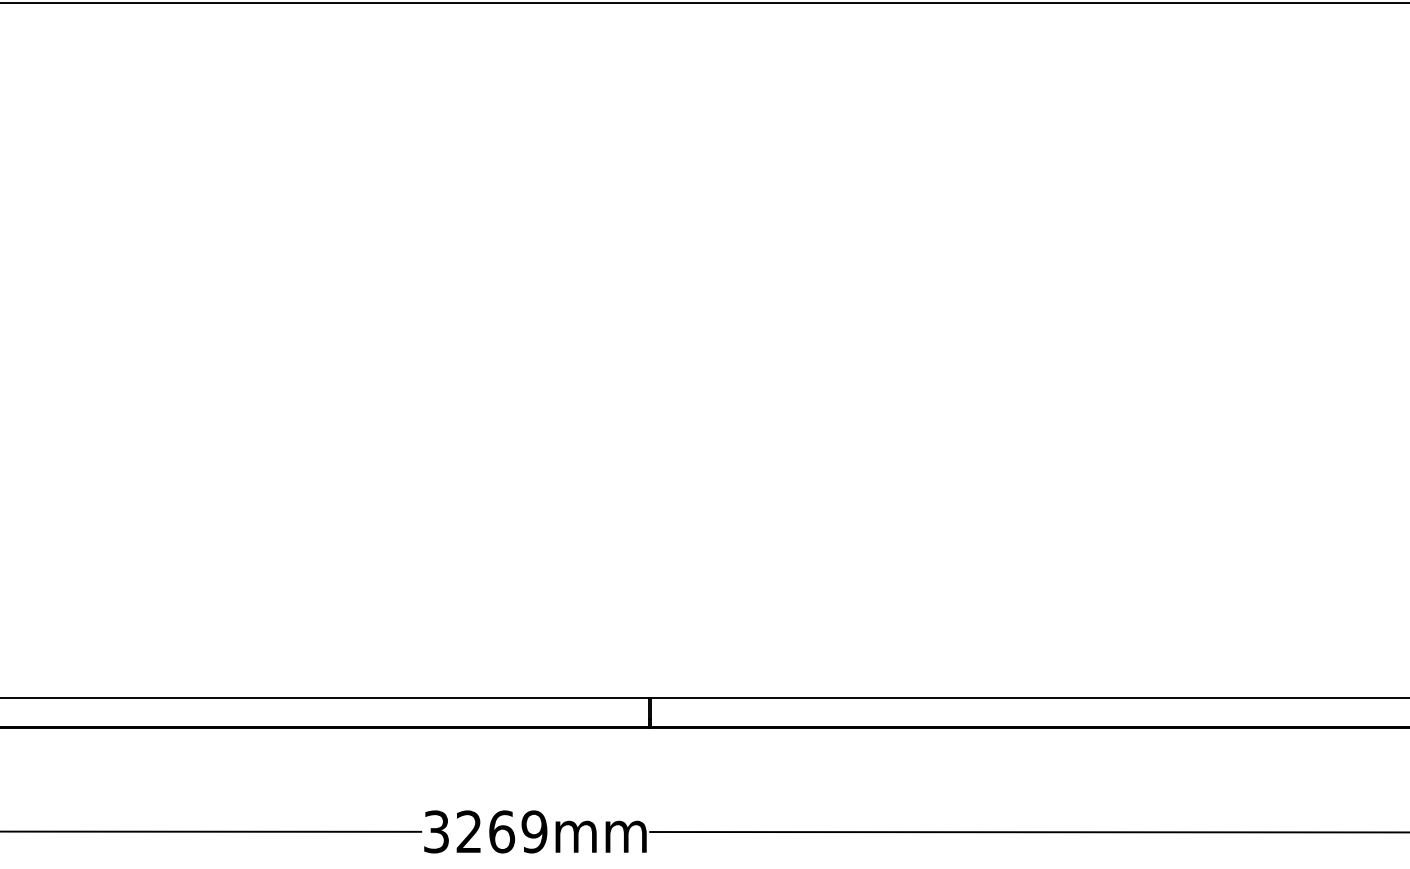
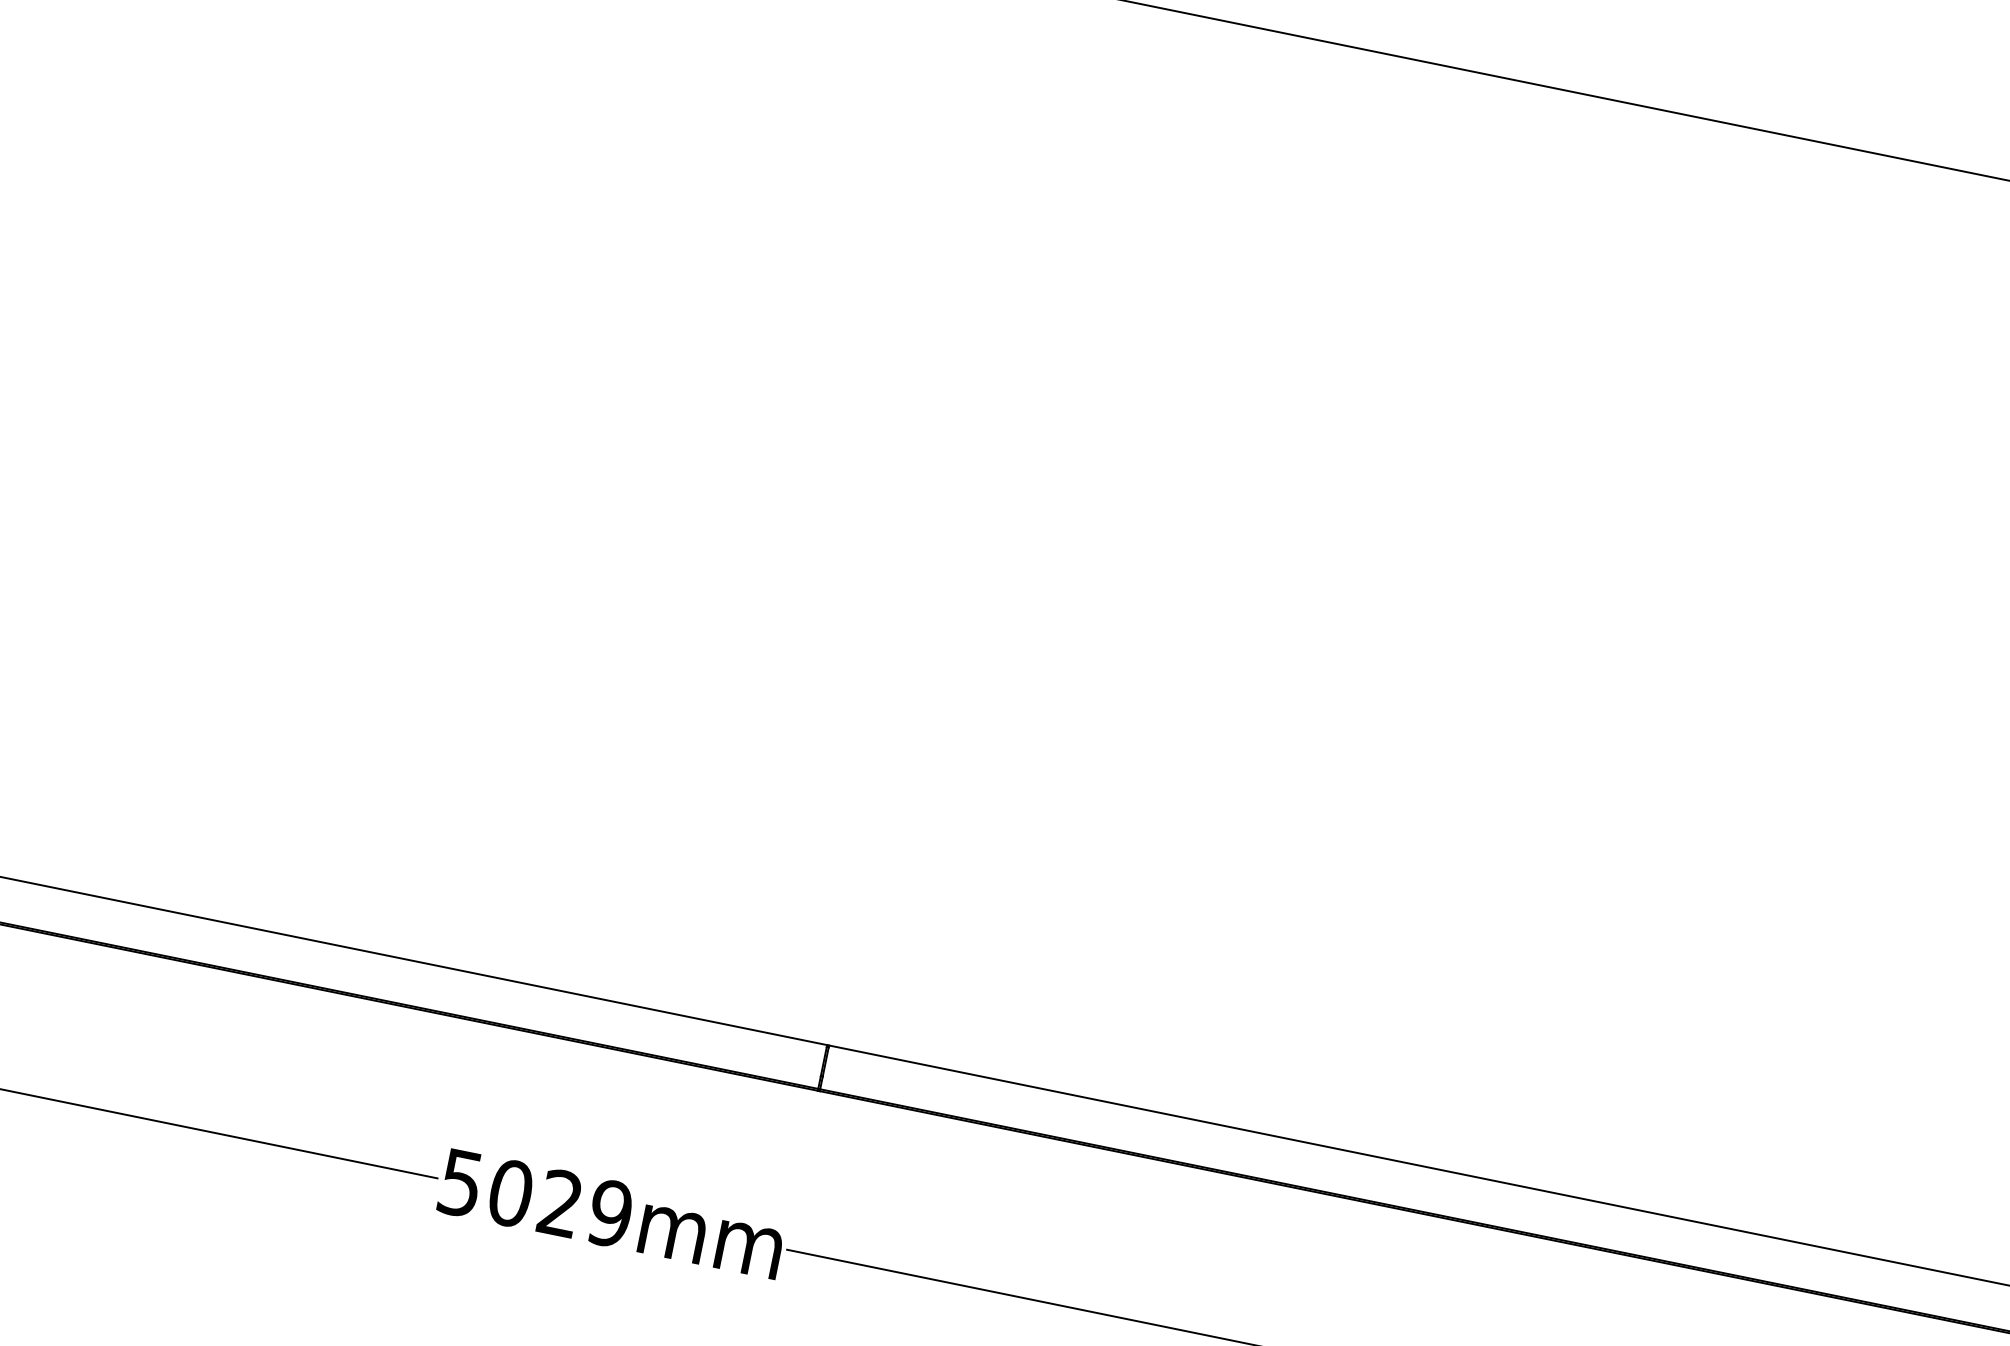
text: (469, 831) -> (511, 1192), 3269mm -> 5029mm

